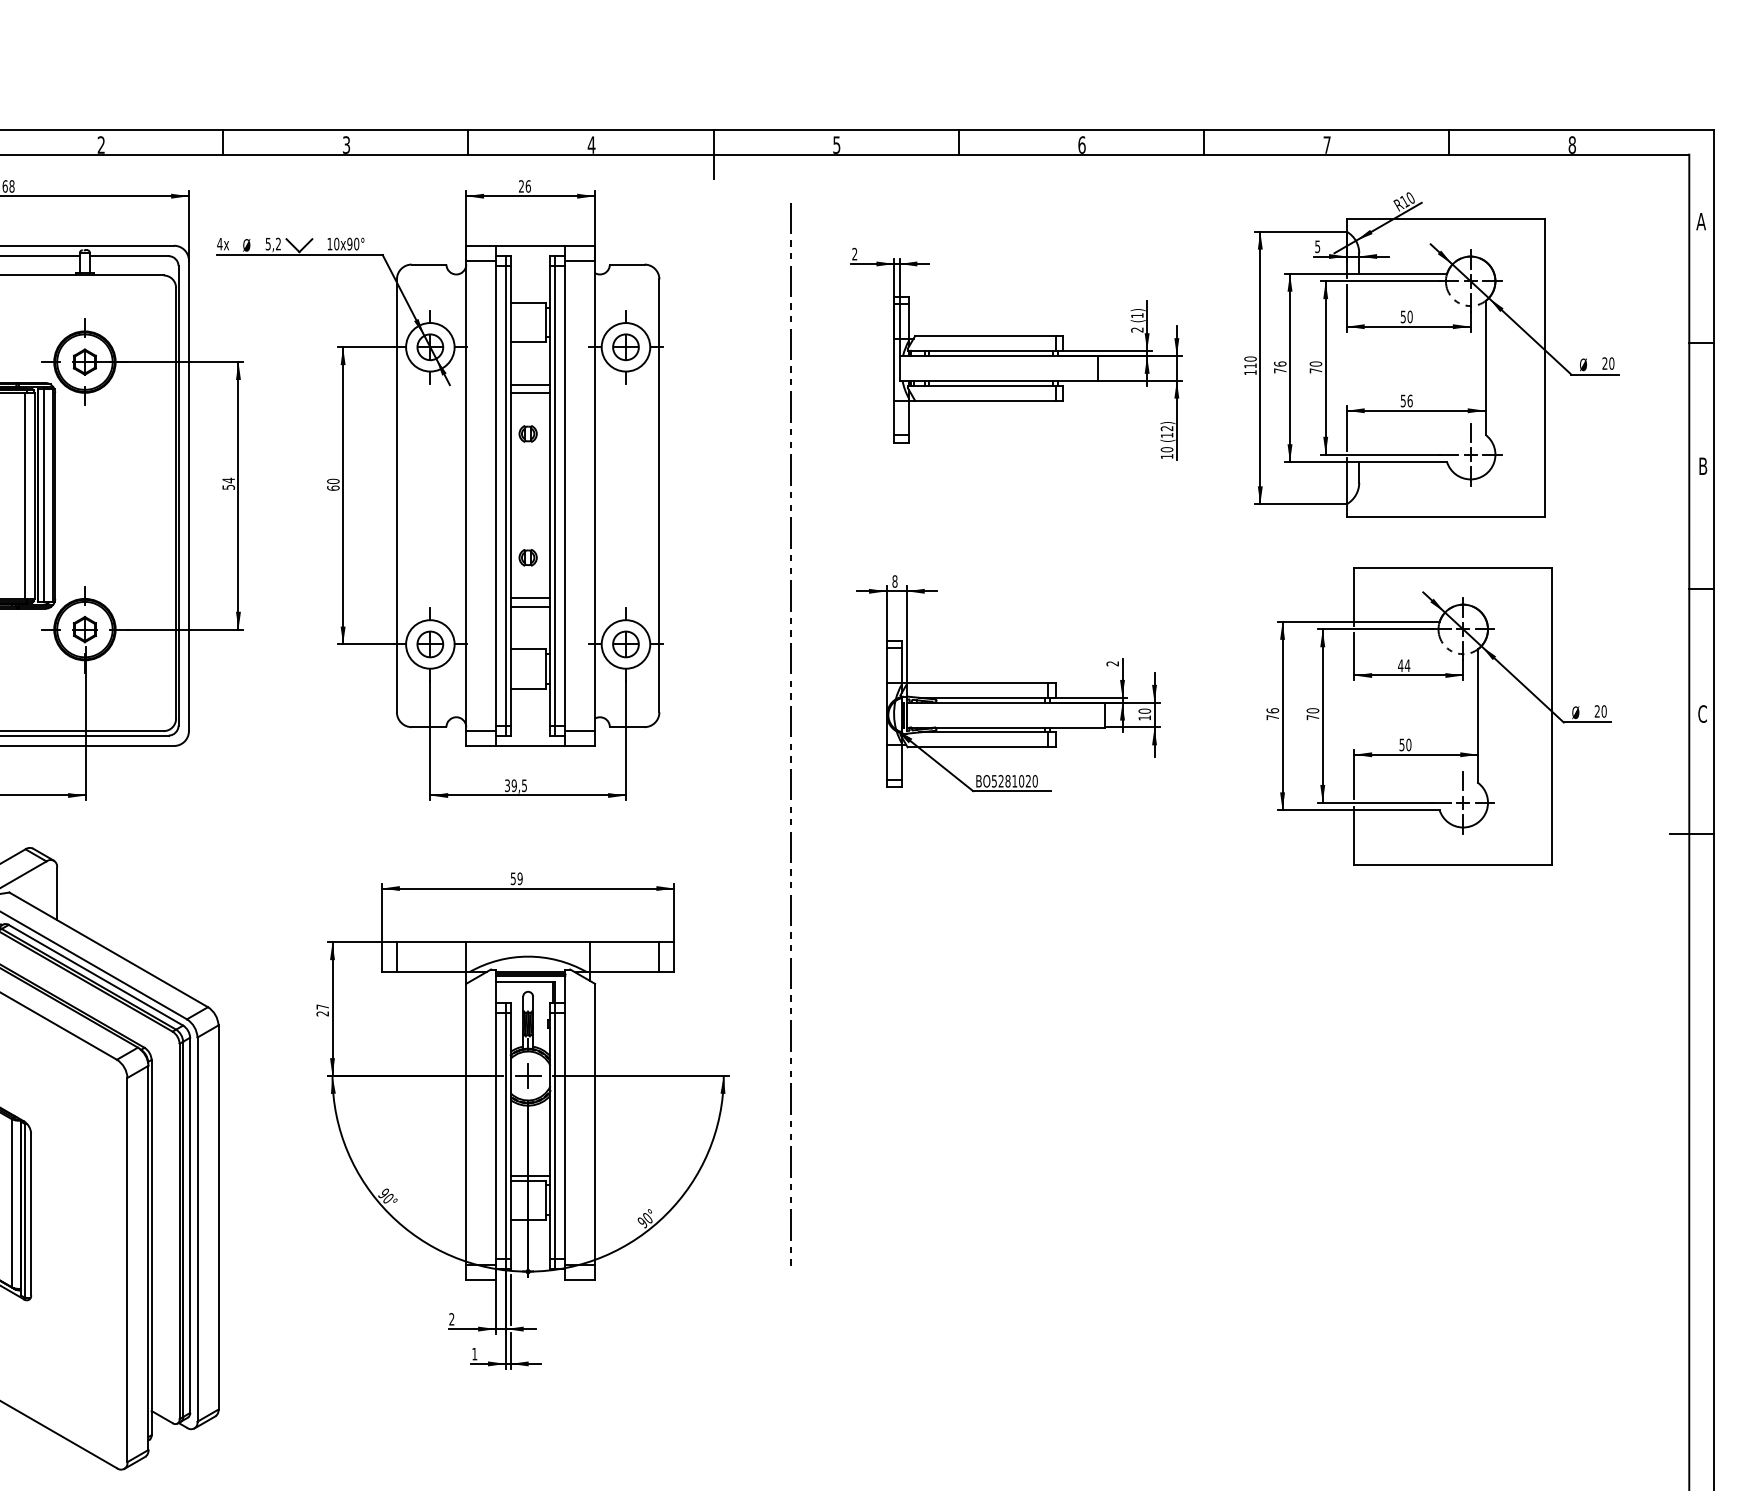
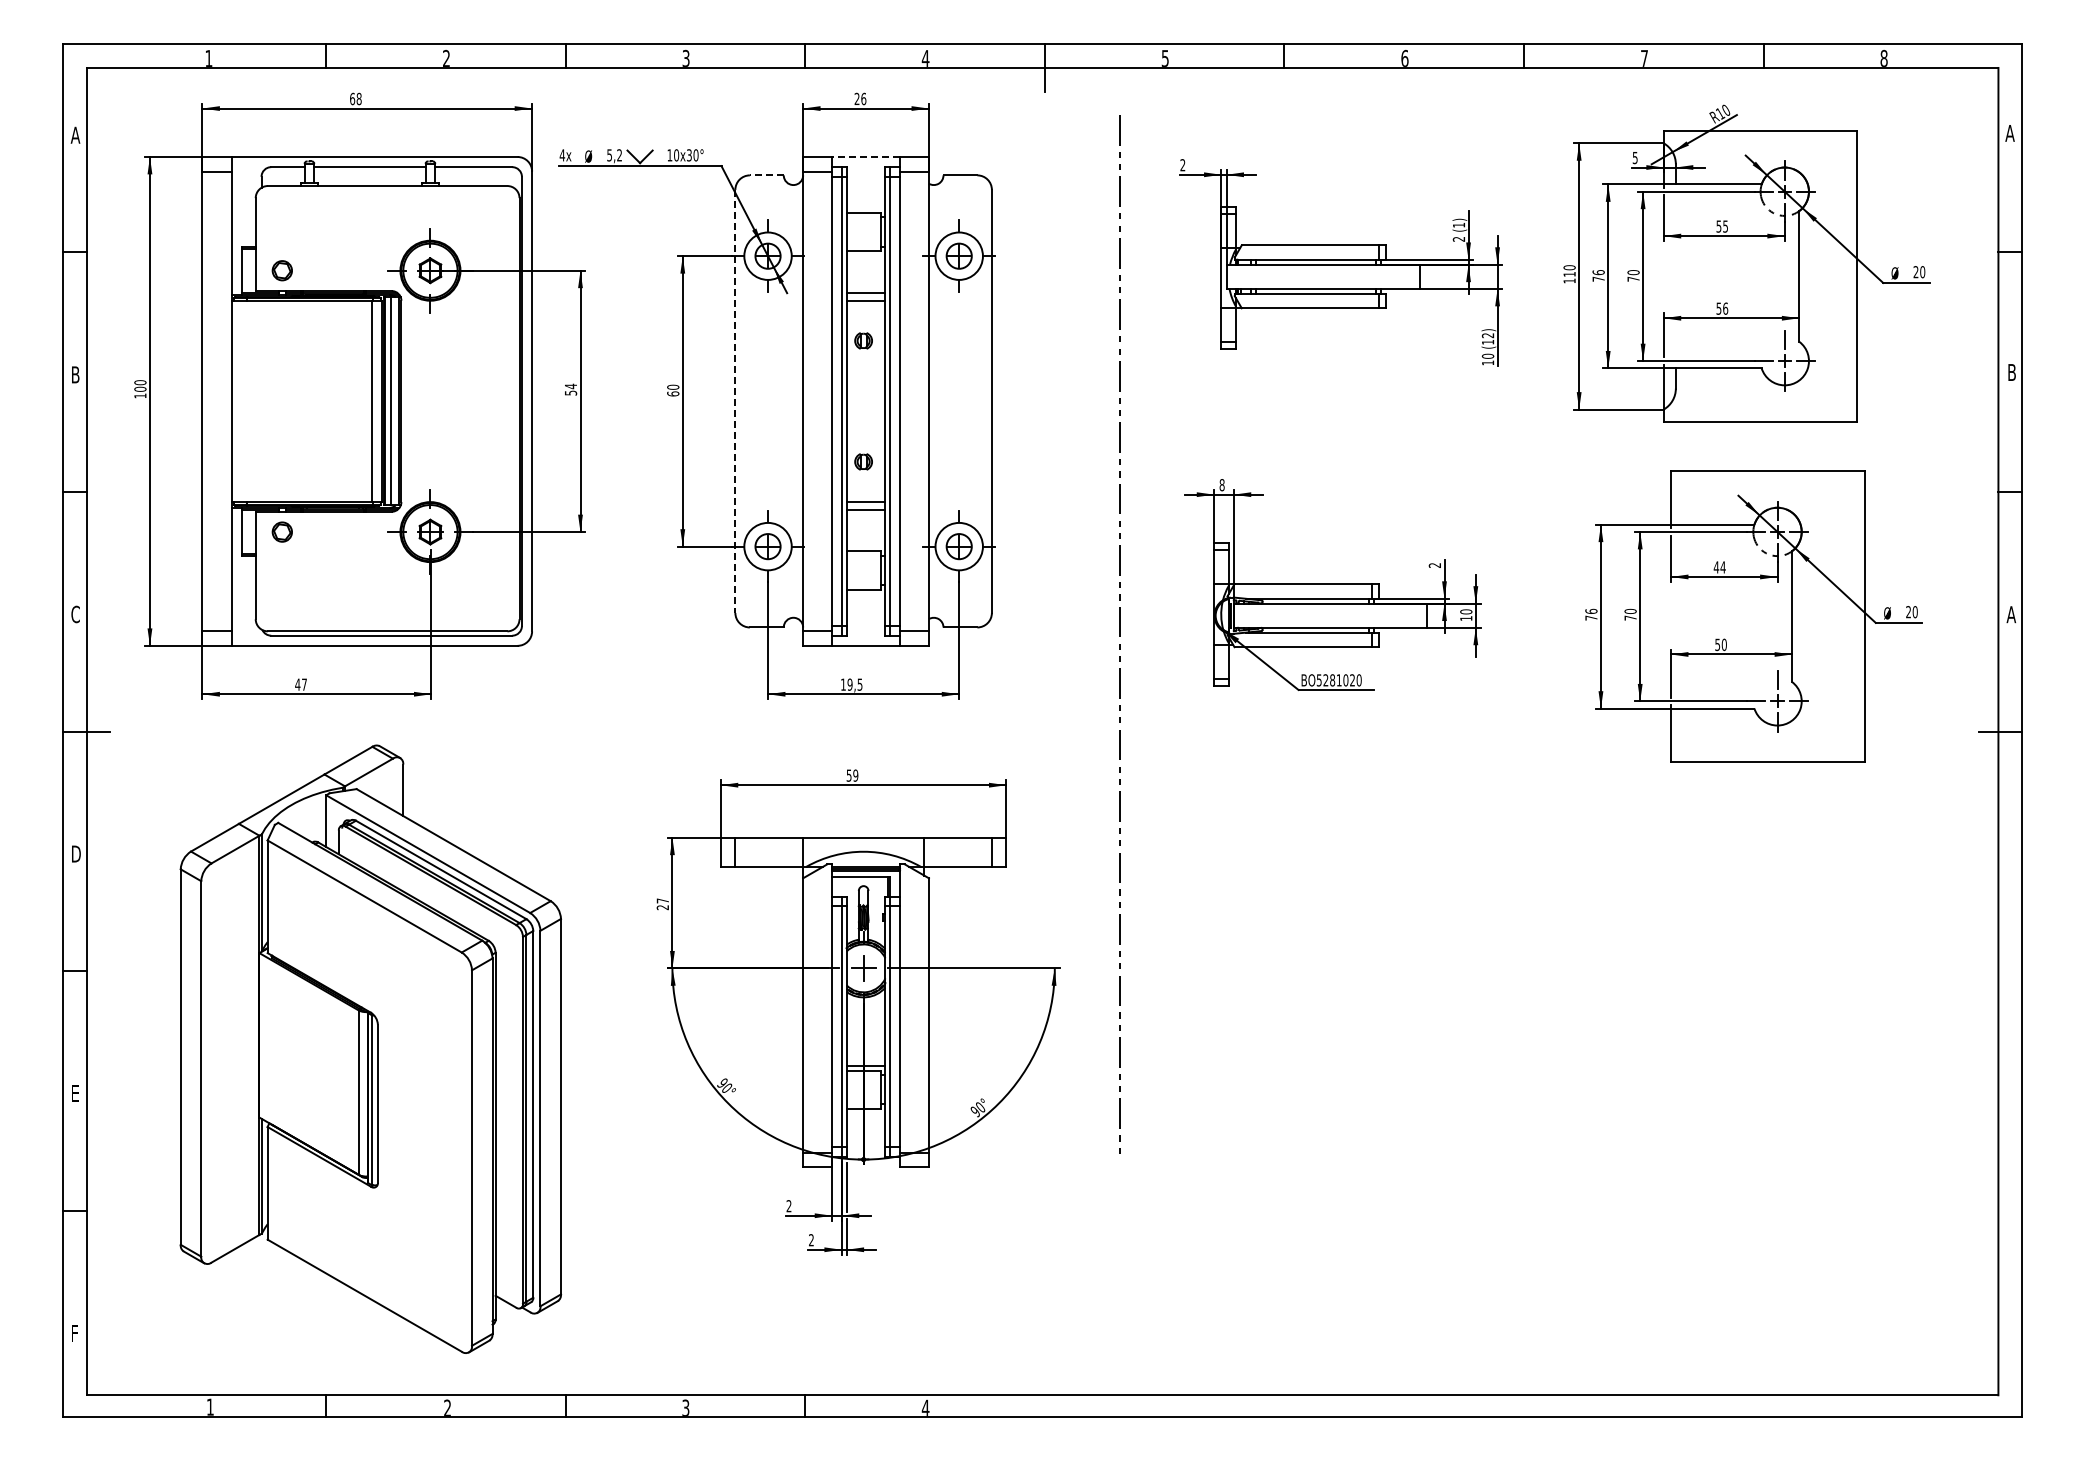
text: (348, 244) -> (688, 155), 10x90° -> 10x30°
line: (531, 245) -> (866, 156), solid -> dashed
line: (428, 264) -> (766, 175), solid -> dashed
text: (1410, 316) -> (1725, 226), 50 -> 55
line: (397, 495) -> (735, 401), solid -> dashed
text: (1702, 713) -> (2011, 614), C -> A
text: (507, 785) -> (843, 684), 39,5 -> 19,5
text: (474, 1354) -> (811, 1240), 1 -> 2

